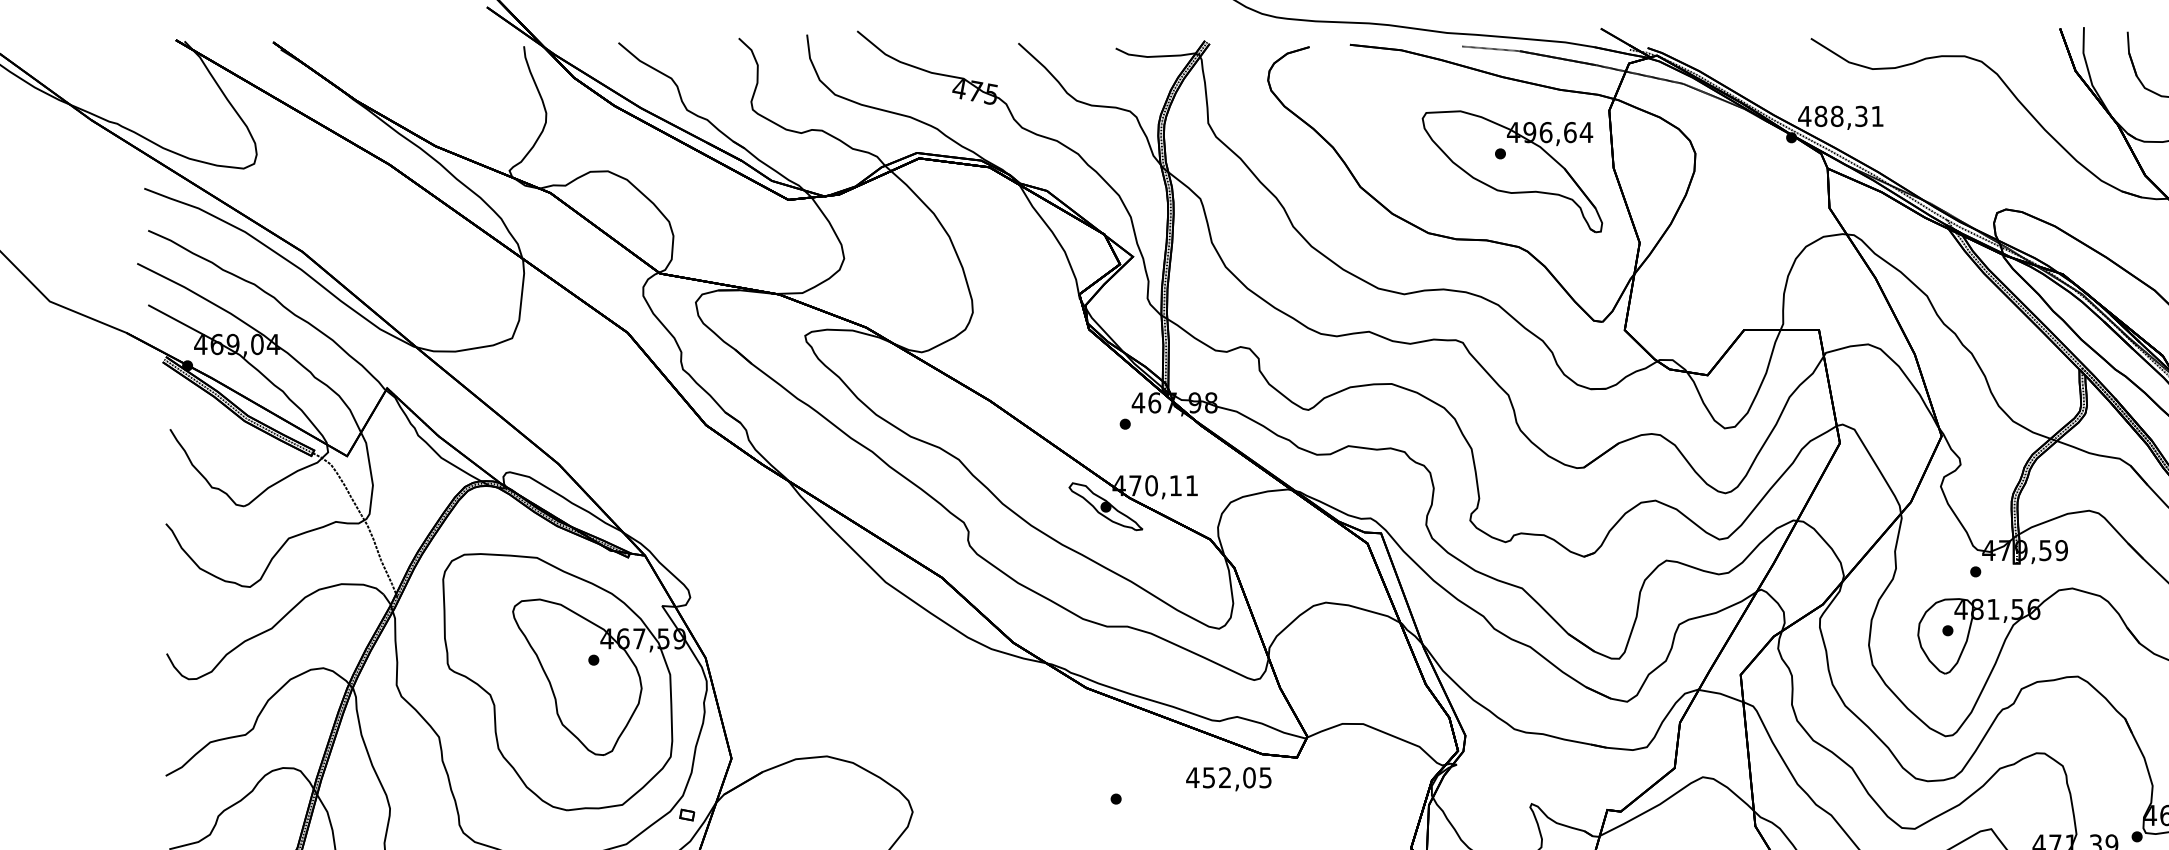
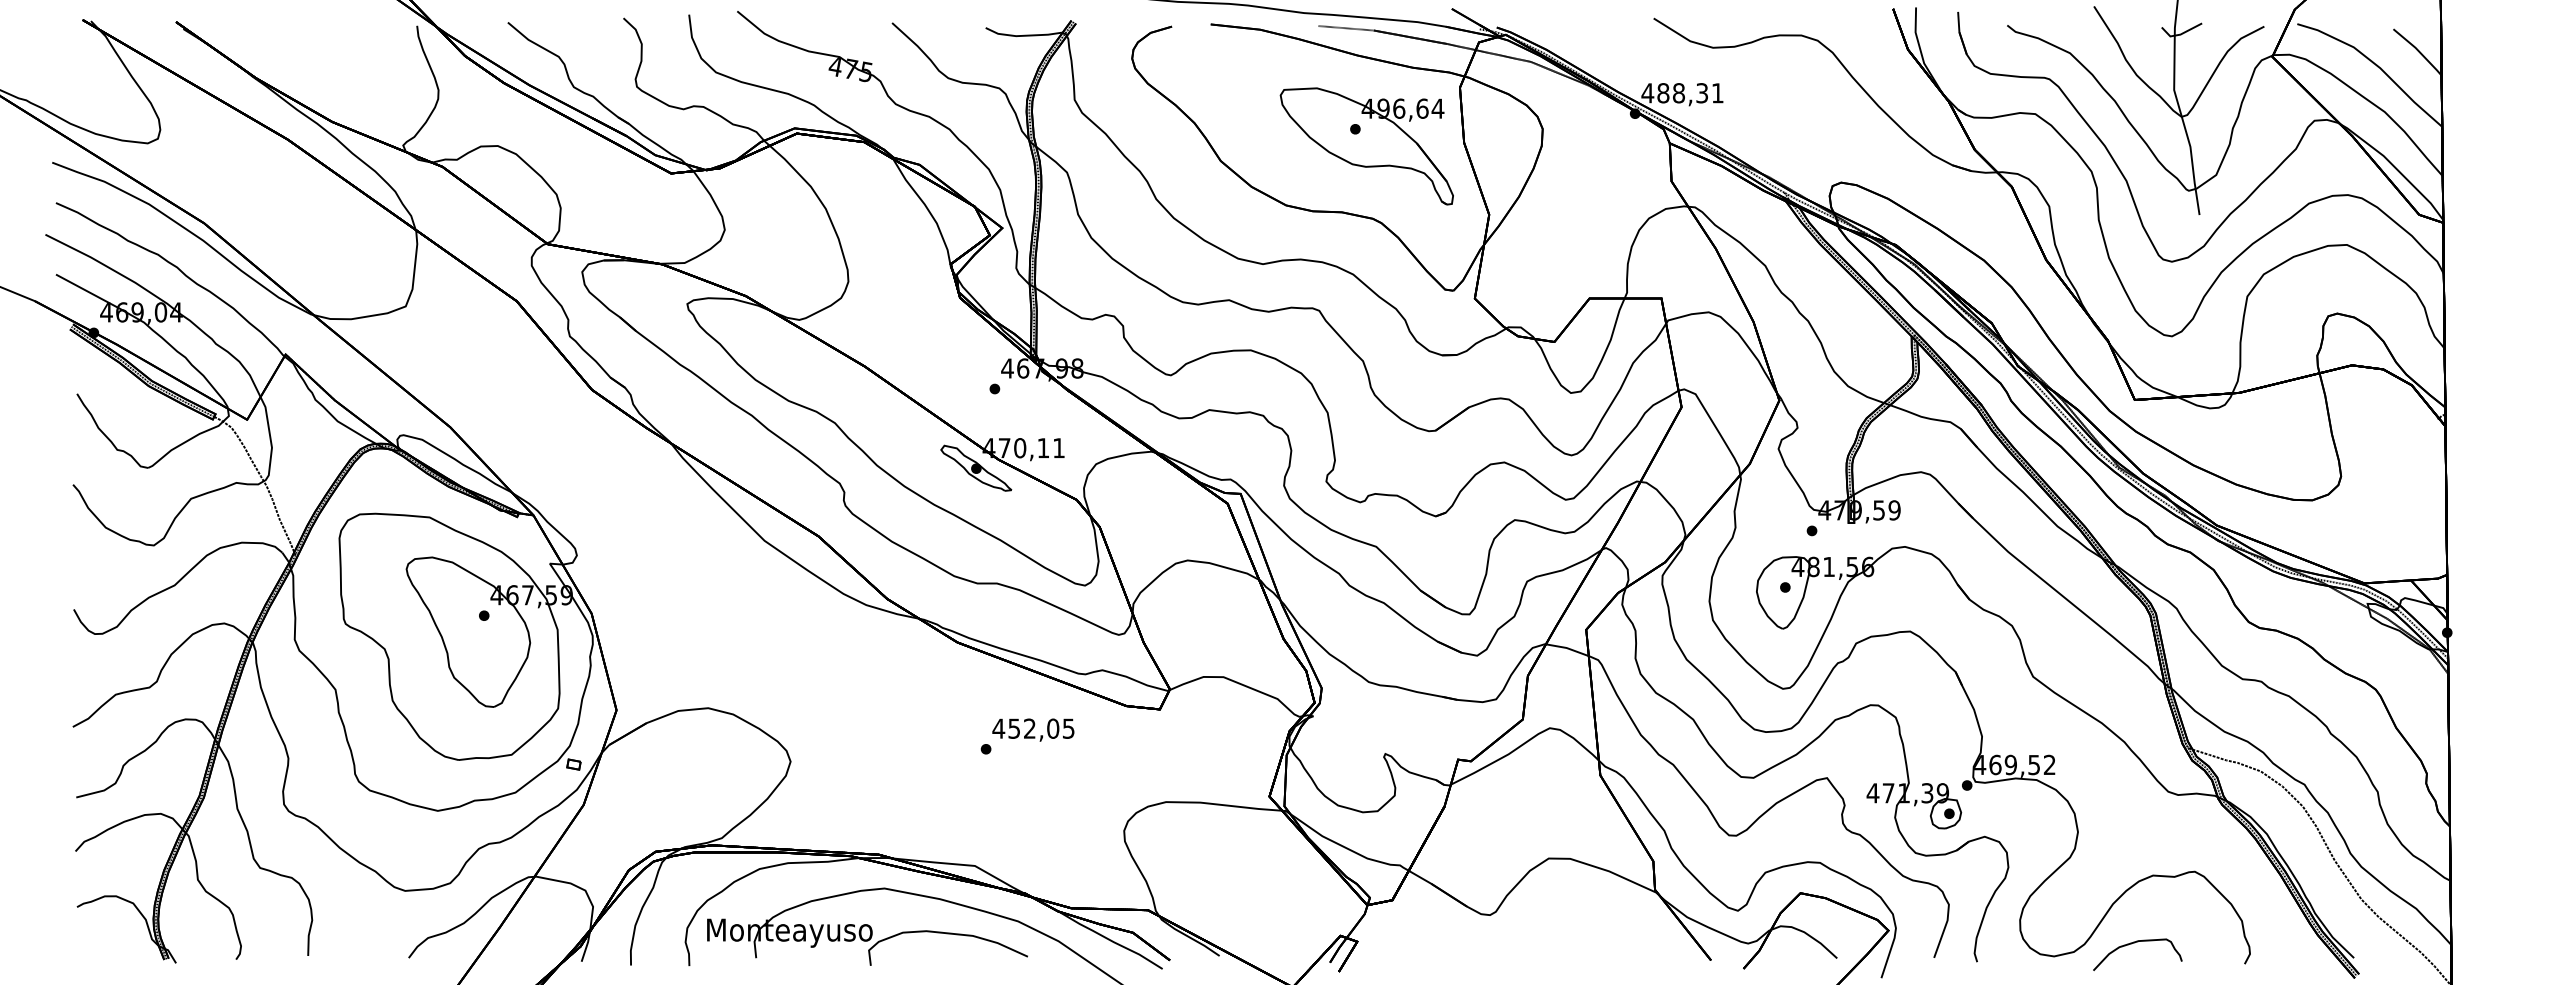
text: (1228, 778) -> (1033, 729), moved

